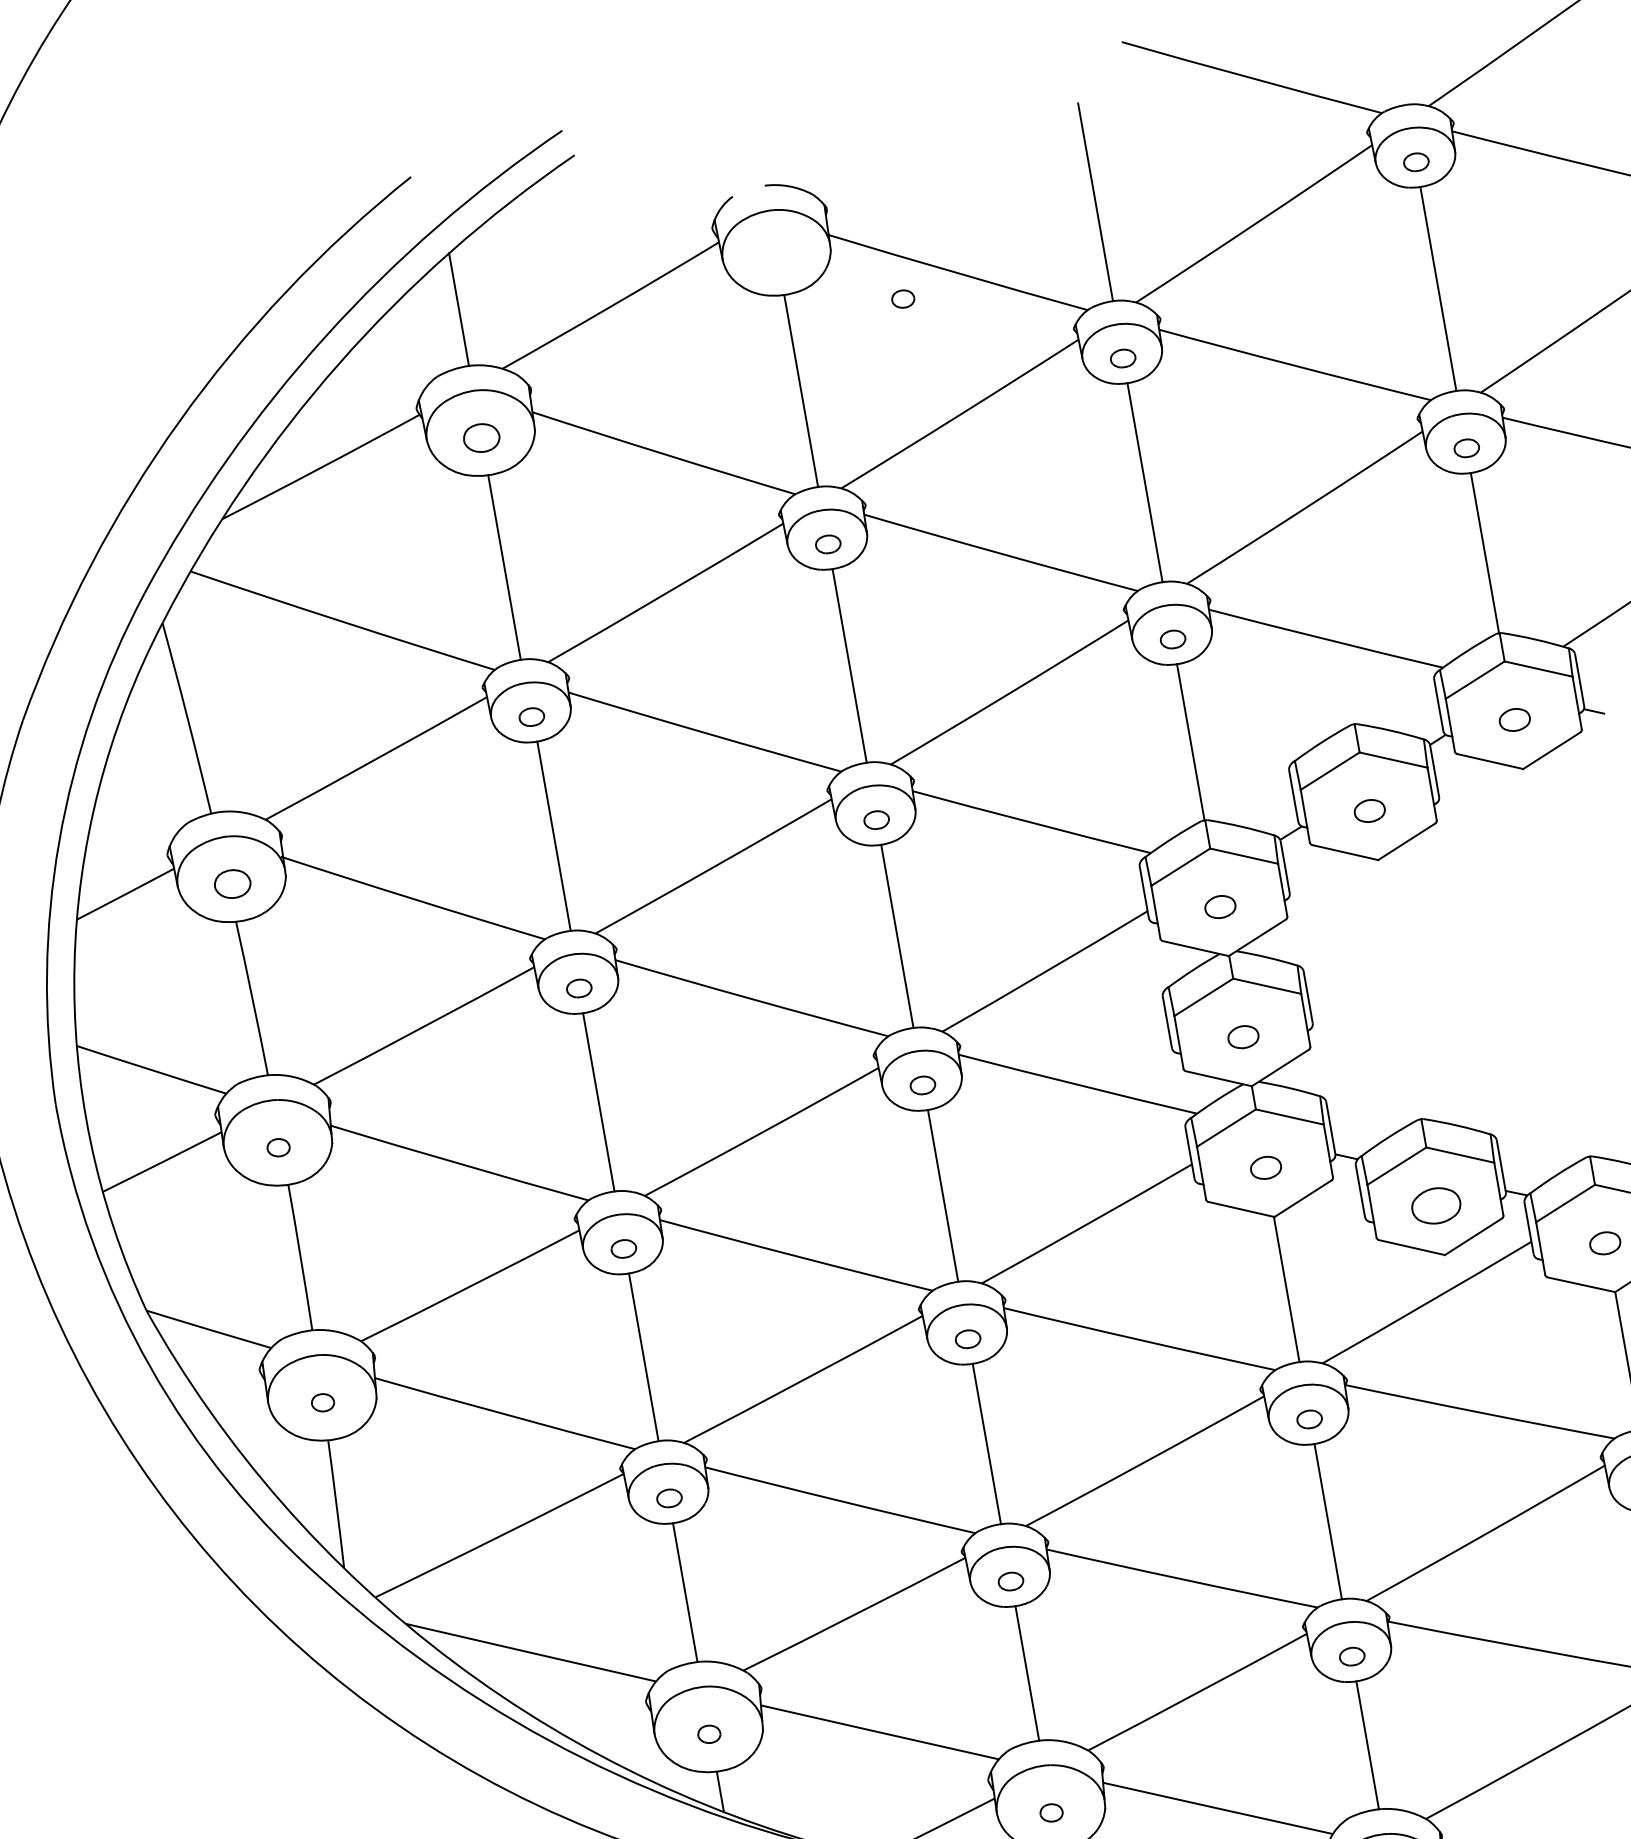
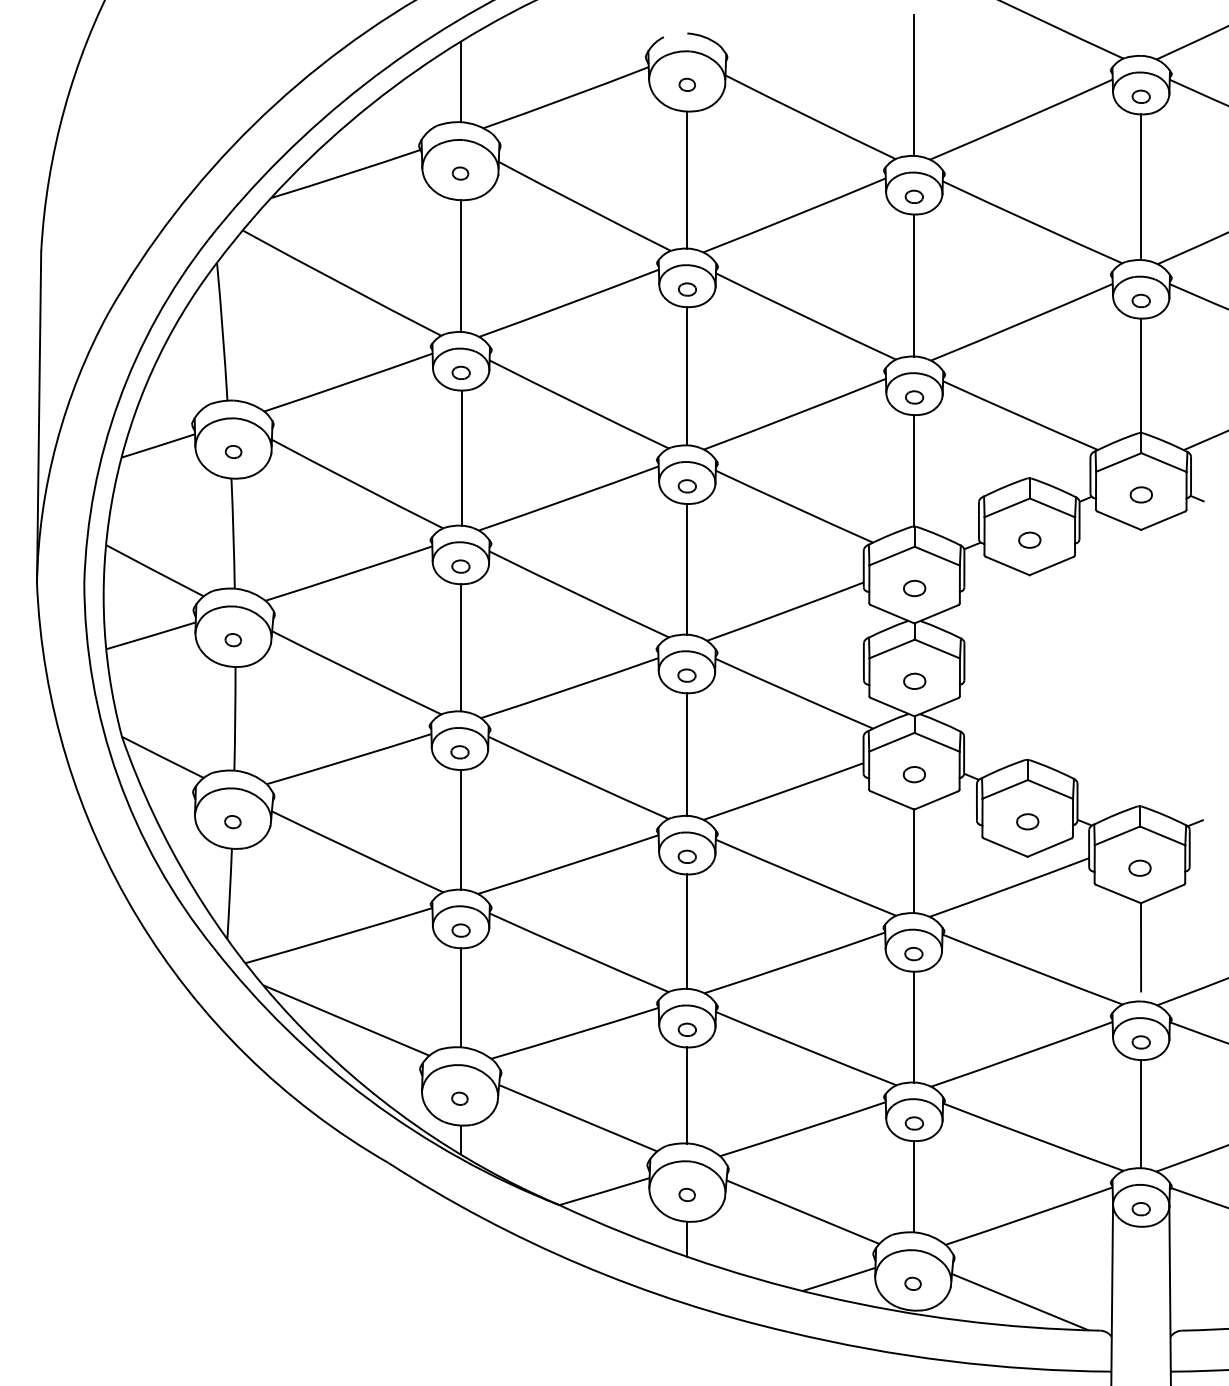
part: (901, 298) -> (686, 84), moved
part: (481, 437) -> (460, 173), size x0.62
part: (232, 883) -> (233, 451), size x0.62
part: (1436, 1205) -> (1027, 821), size x0.62

